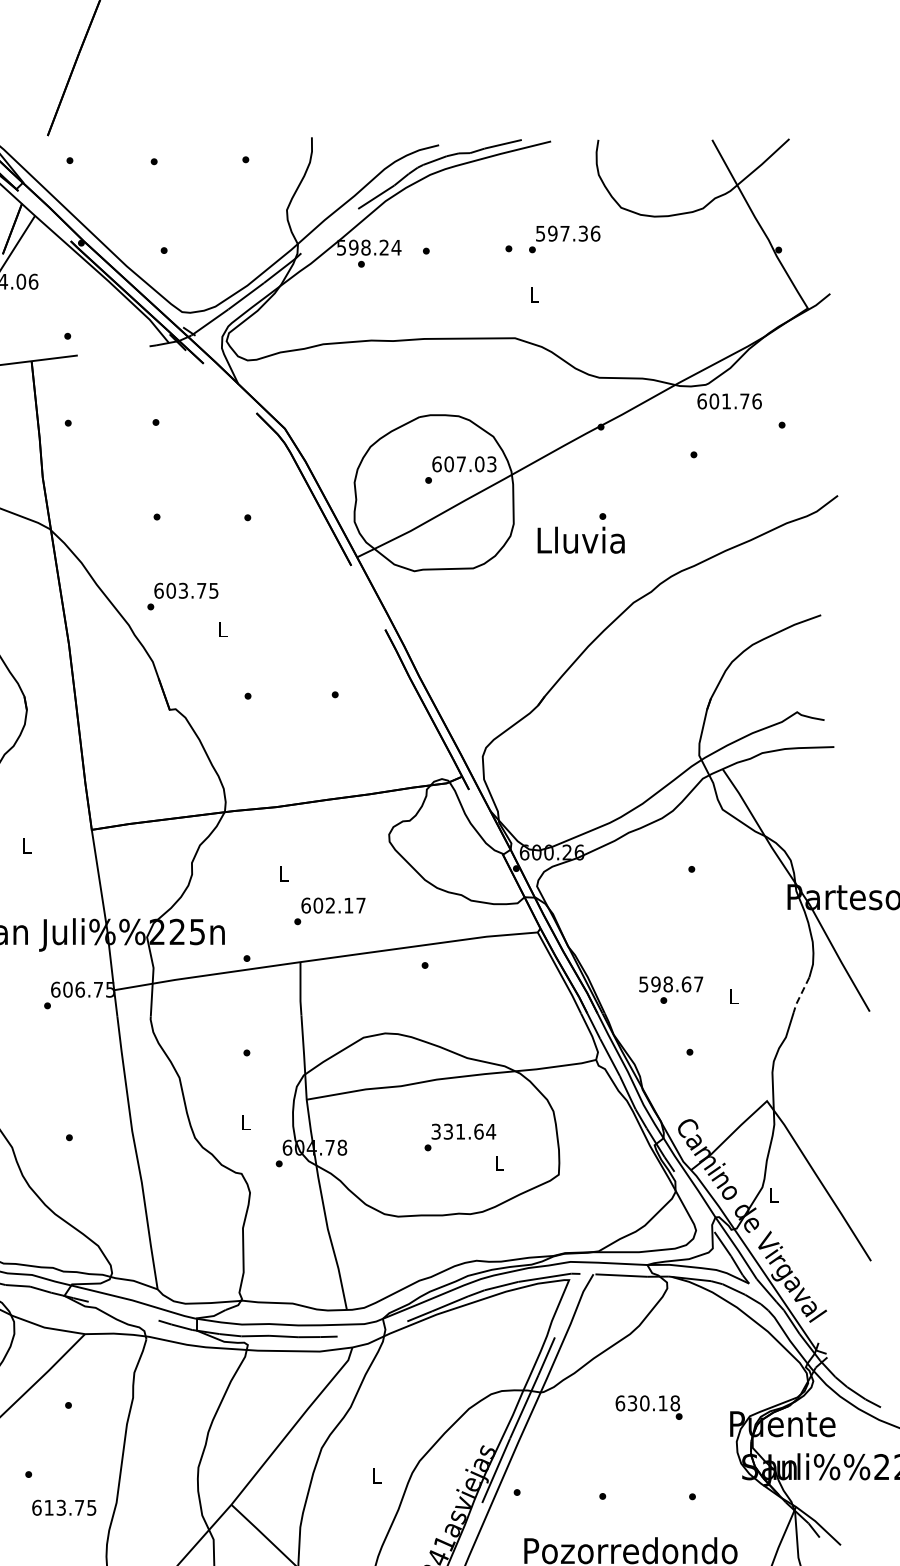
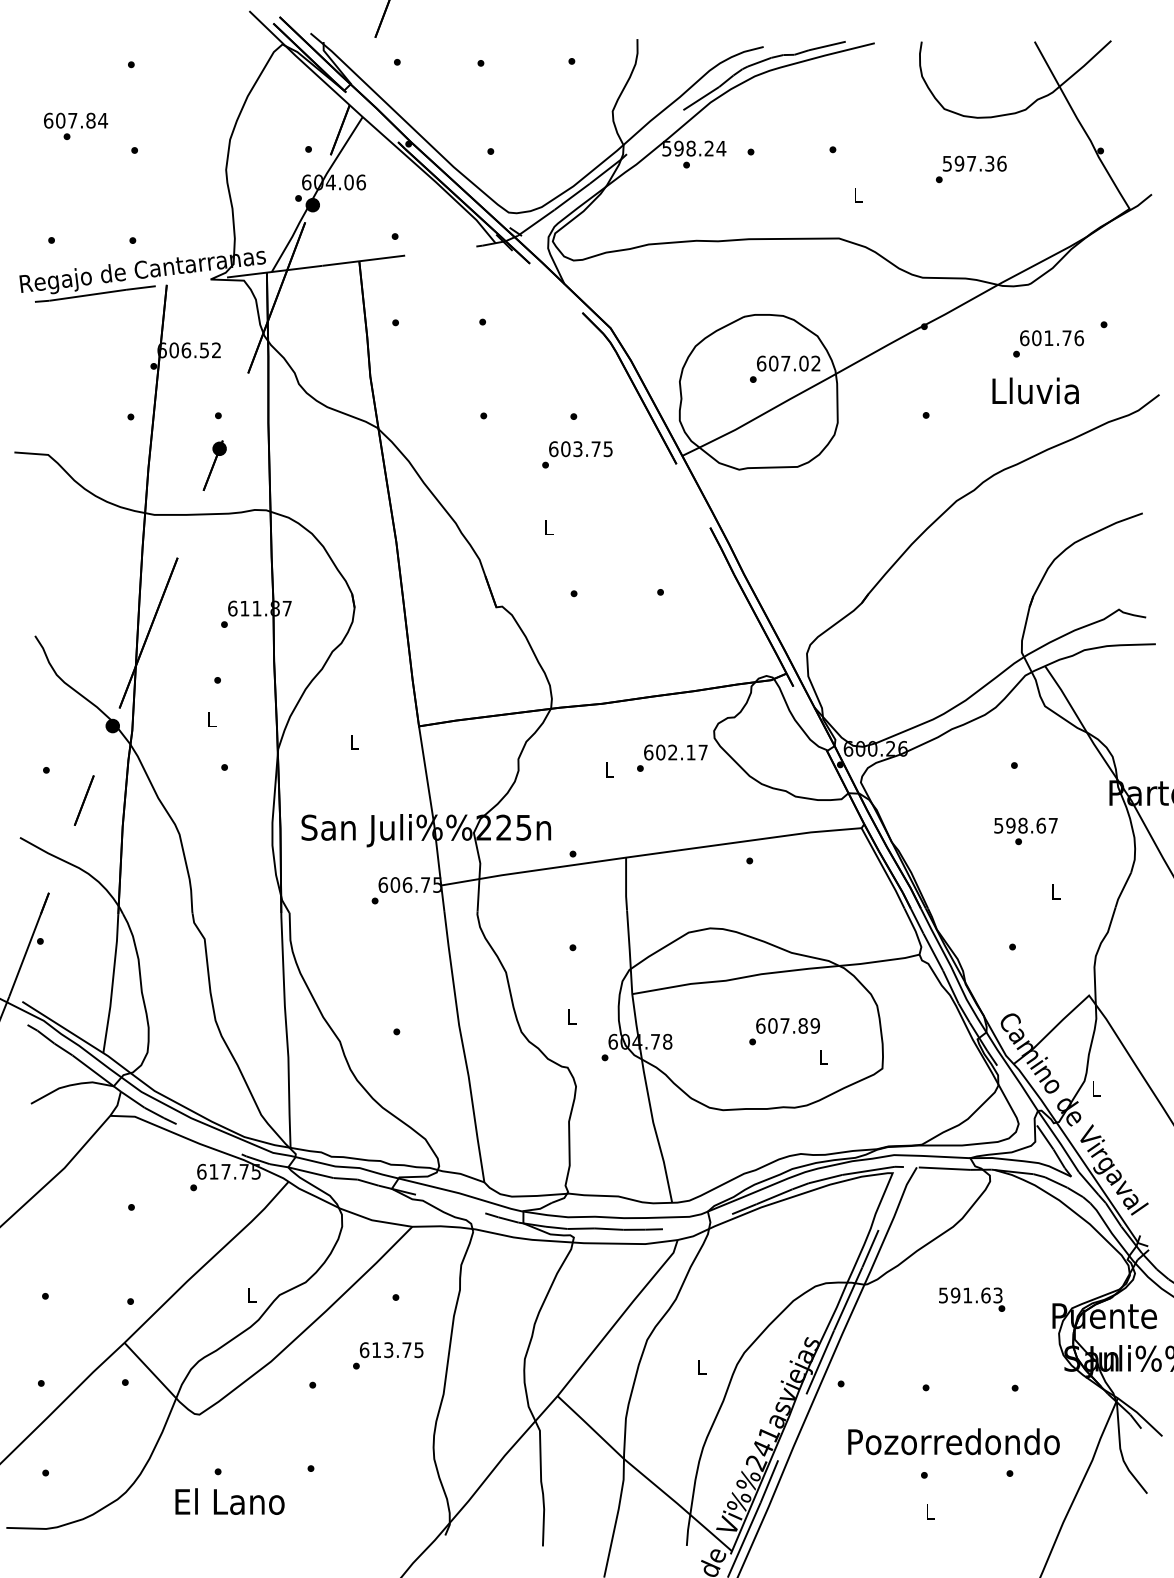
text: (564, 239) -> (971, 169), moved
text: (729, 401) -> (1051, 338), moved
text: (491, 464) -> (815, 363), 607.03 -> 607.02
text: (581, 539) -> (1035, 390), moved
text: (182, 596) -> (577, 454), moved
text: (330, 910) -> (672, 757), moved
text: (670, 990) -> (1025, 831), moved
line: (800, 995) -> (1122, 890), dashed -> solid
text: (464, 1131) -> (788, 1025), 331.64 -> 607.89
text: (647, 1403) -> (970, 1295), 630.18 -> 591.63
text: (64, 1508) -> (391, 1350), moved

